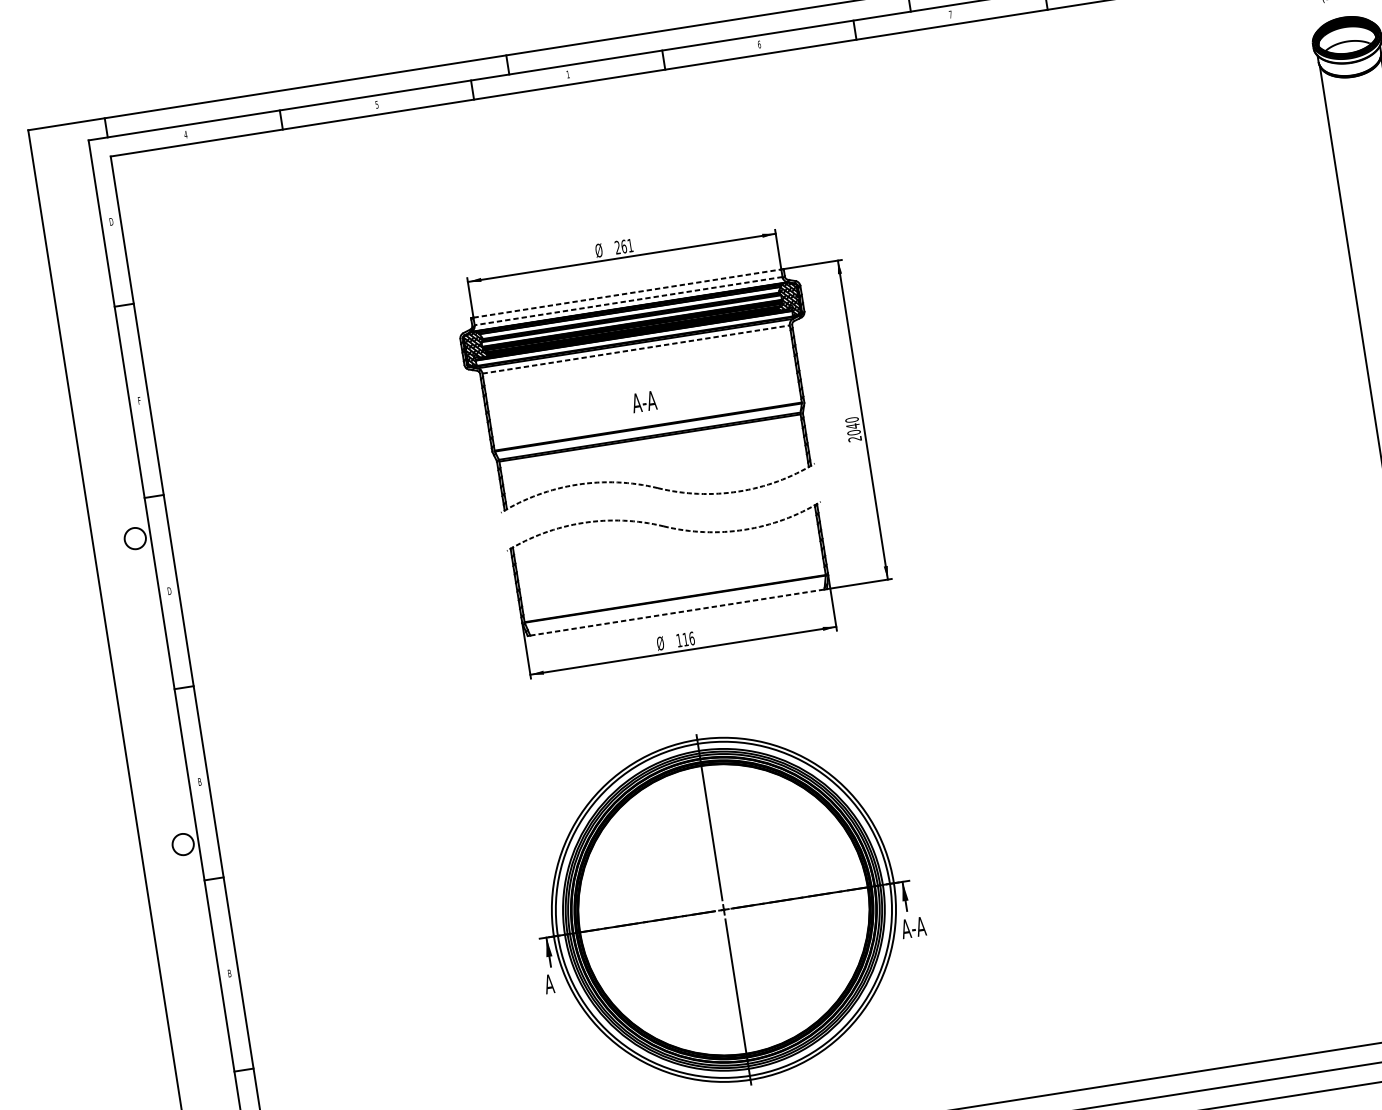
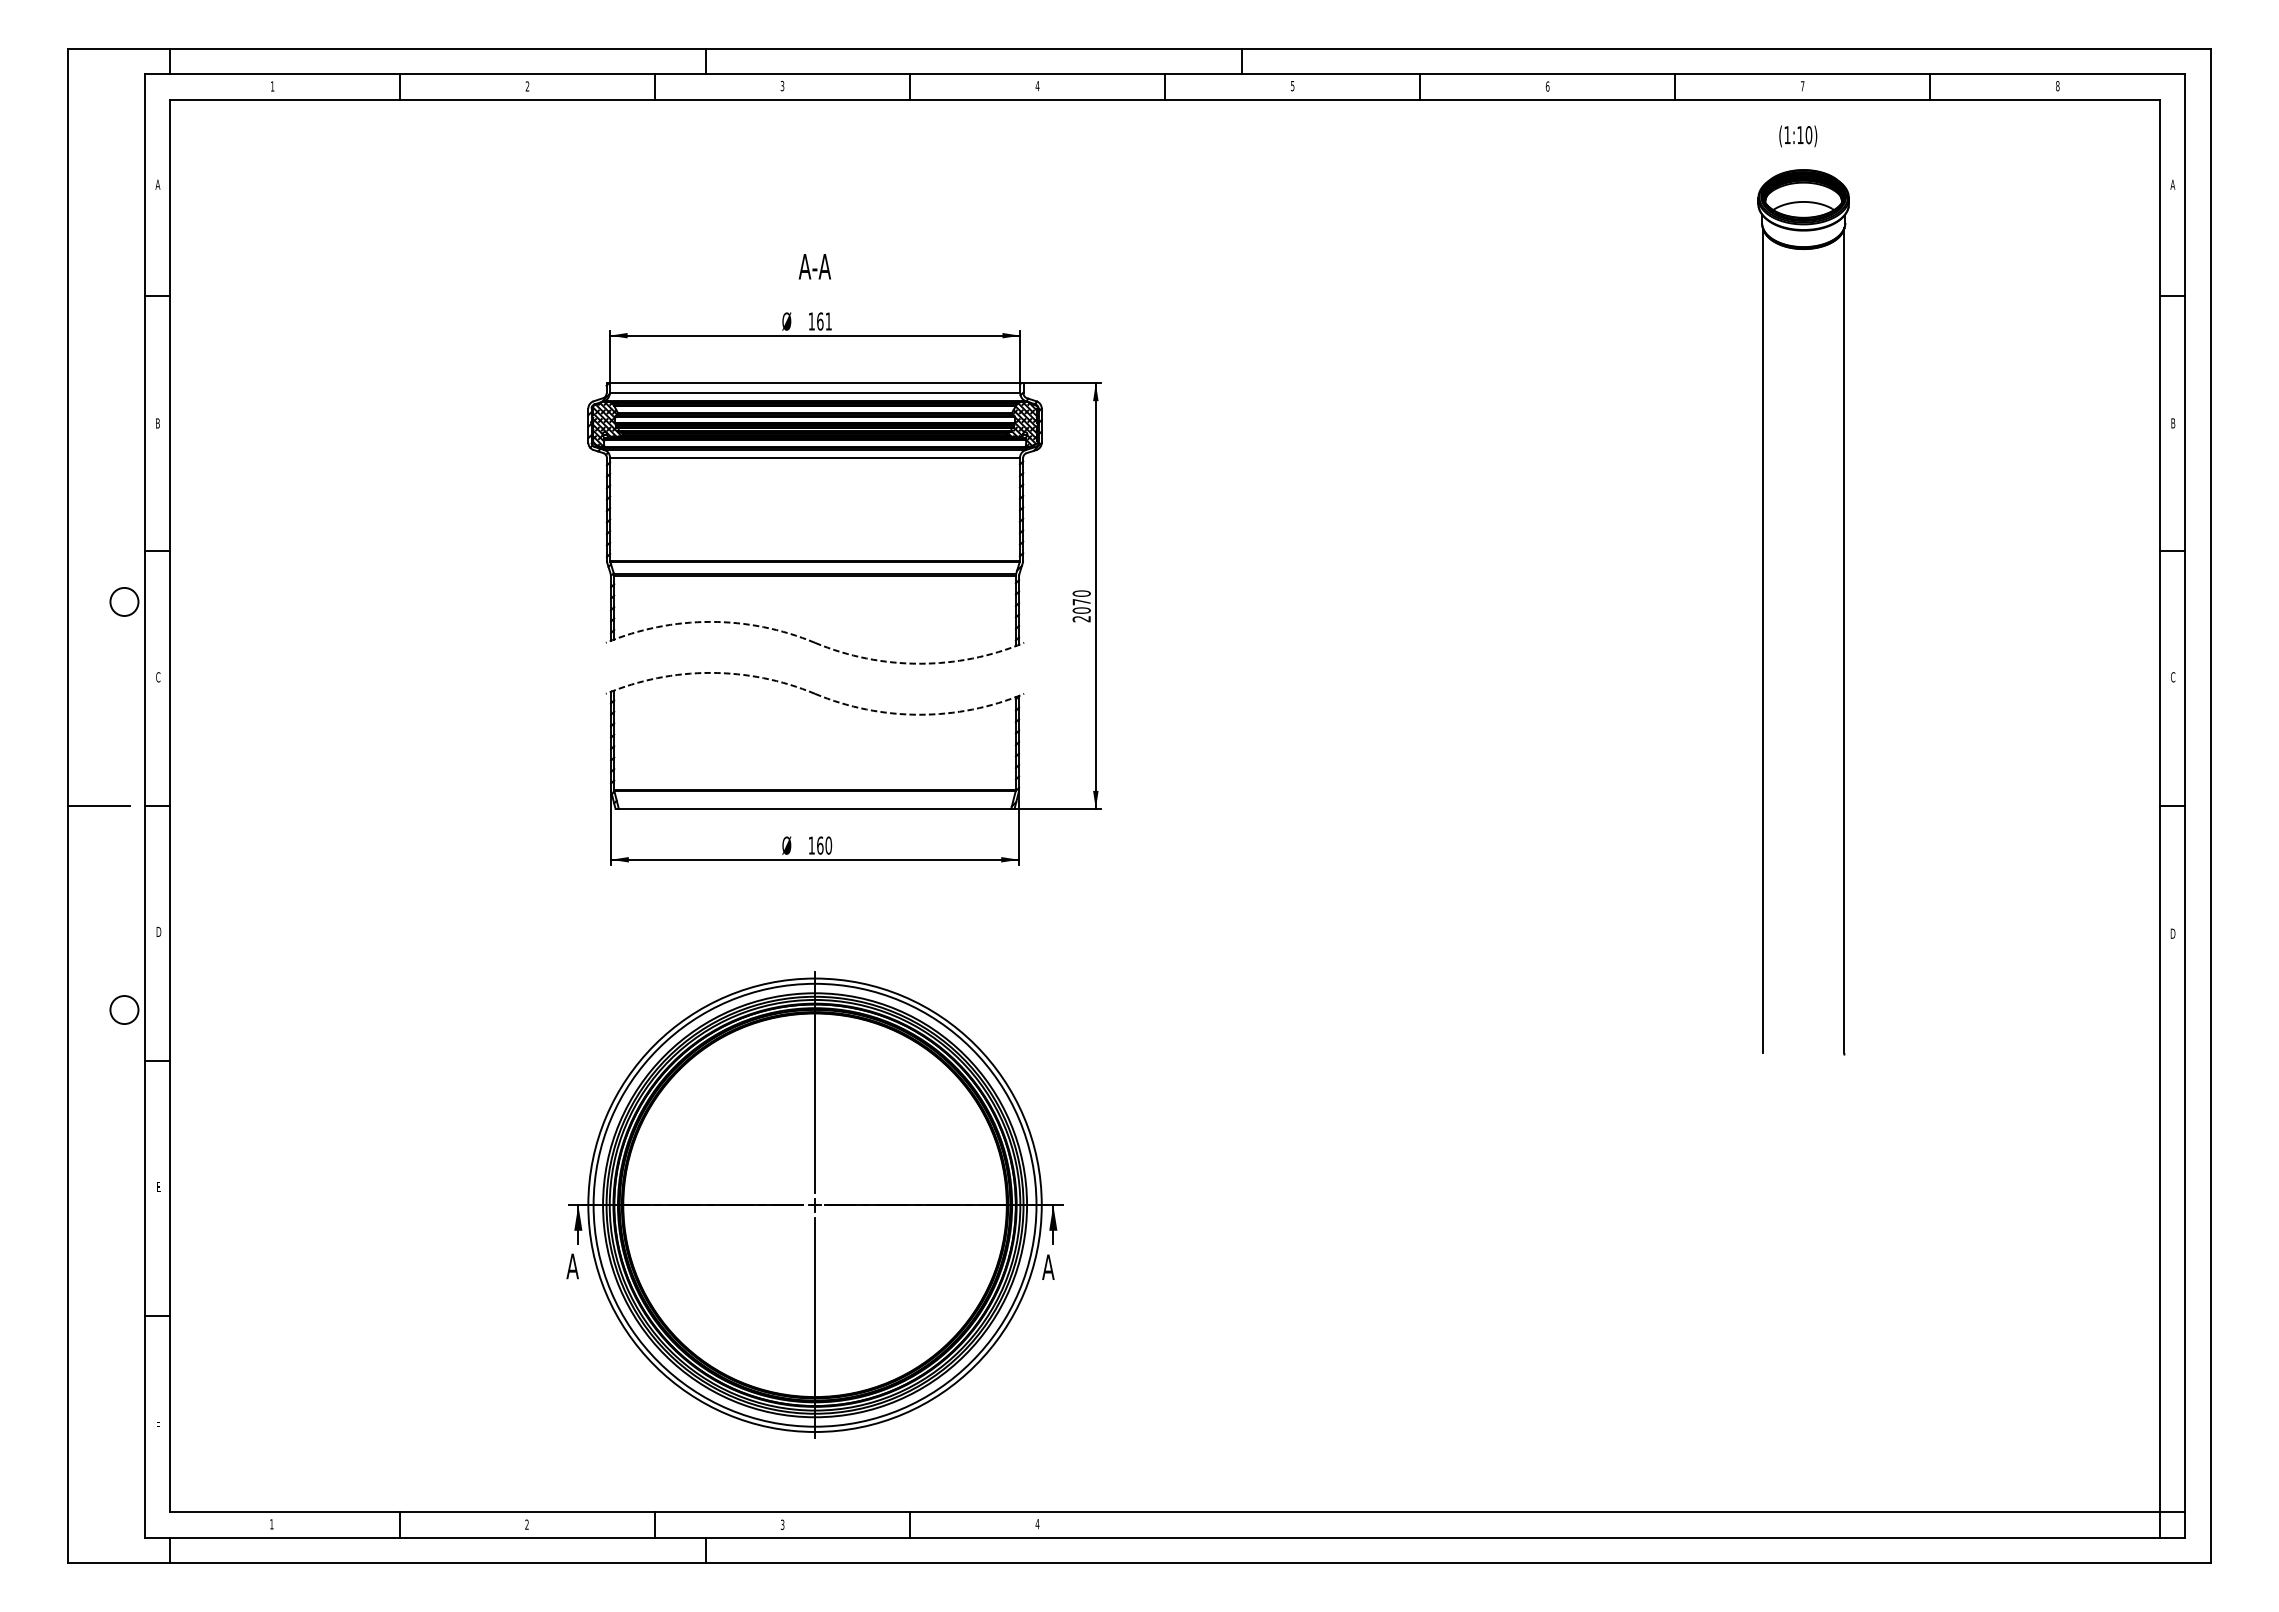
text: (950, 14) -> (1292, 86), 7 -> 5
text: (759, 44) -> (1037, 86), 6 -> 4
text: (568, 74) -> (782, 85), 1 -> 3
text: (376, 104) -> (527, 86), 5 -> 2
text: (185, 134) -> (272, 86), 4 -> 1
text: (111, 221) -> (157, 184), D -> A
text: (617, 247) -> (811, 321), 261 -> 161
line: (627, 293) -> (815, 383), dashed -> solid
line: (628, 301) -> (814, 393), dashed -> solid
line: (636, 349) -> (815, 457), dashed -> solid
text: (139, 400) -> (157, 423), F -> B
text: (643, 401) -> (814, 266), moved
text: (852, 425) -> (1081, 601), 2040 -> 2070
text: (169, 591) -> (158, 677), D -> C
line: (677, 612) -> (815, 808), dashed -> solid
text: (688, 639) -> (824, 845), 116 -> 160
line: (139, 694) -> (98, 806), added
text: (199, 781) -> (158, 931), B -> D
text: (918, 926) -> (1064, 1266), A-A -> A
text: (229, 973) -> (158, 1187), B -> E

